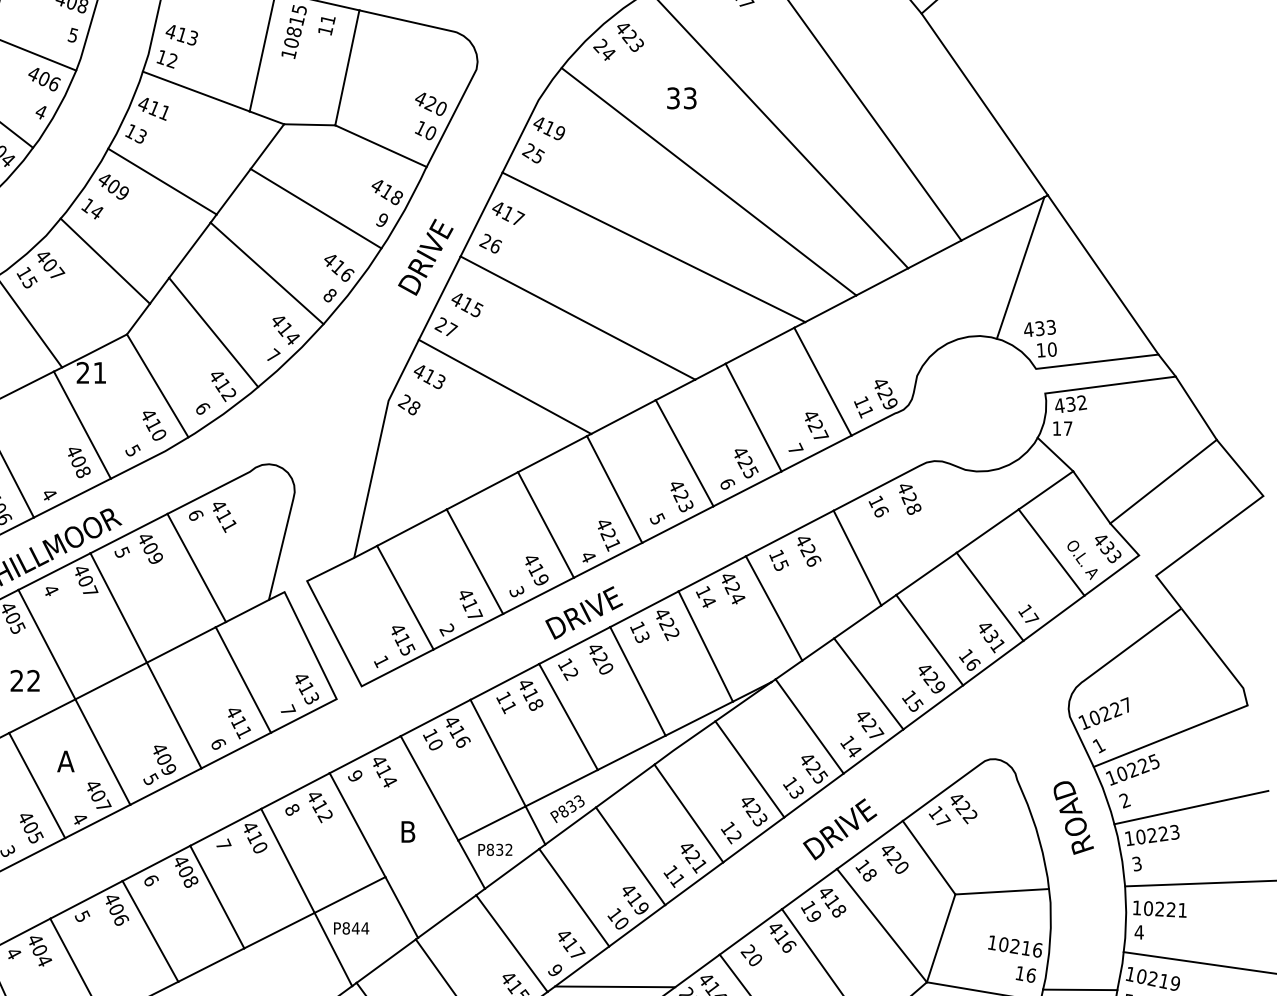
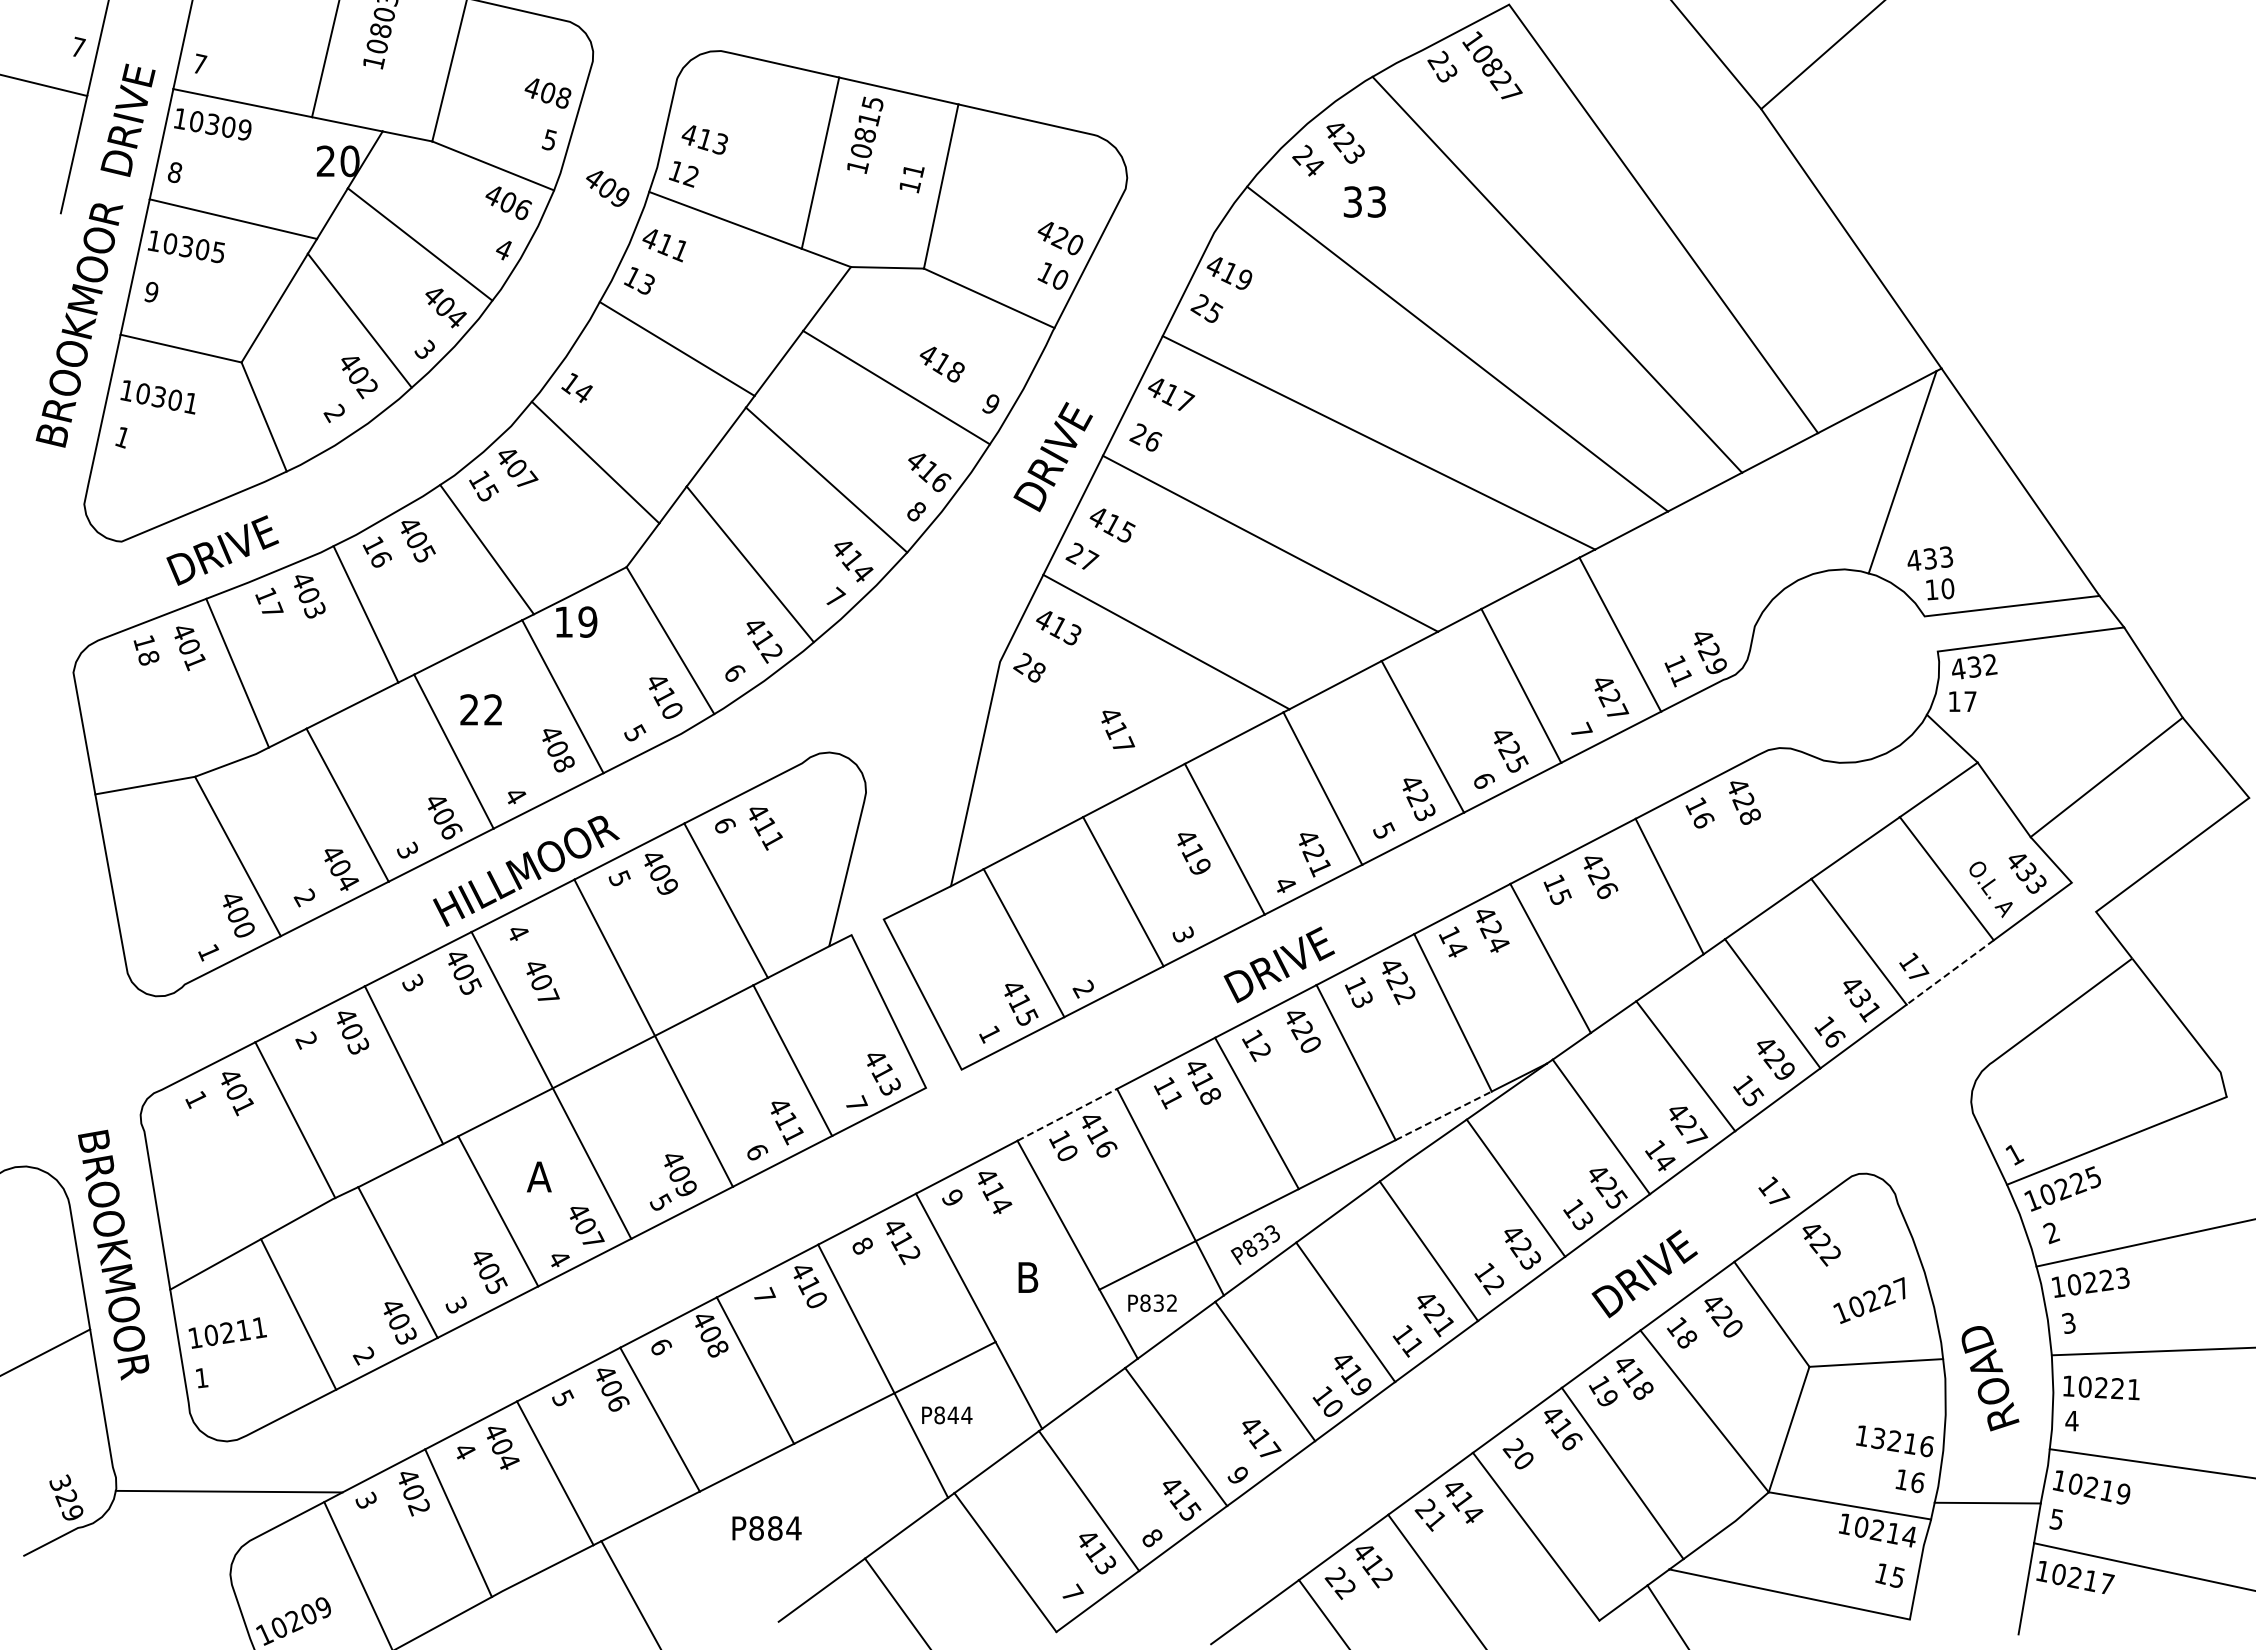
text: (326, 26) -> (911, 180), moved
text: (681, 97) -> (1364, 201), moved
text: (113, 186) -> (607, 188), moved
text: (386, 192) -> (941, 364), moved
text: (91, 372) -> (575, 621), 21 -> 19
text: (536, 570) -> (1193, 853), moved
text: (86, 580) -> (542, 981), moved
text: (471, 604) -> (1118, 729), moved
line: (1053, 618) -> (1949, 972), solid -> dashed
text: (24, 680) -> (480, 709), moved
text: (1103, 713) -> (1869, 1300), moved
line: (435, 717) -> (1067, 1114), solid -> dashed
line: (699, 718) -> (1443, 1115), solid -> dashed
text: (940, 815) -> (1774, 1190), moved
text: (1073, 817) -> (1990, 1378), moved
text: (1003, 944) -> (1878, 1438), 10216 -> 13216
line: (615, 986) -> (1323, 1498), removed

